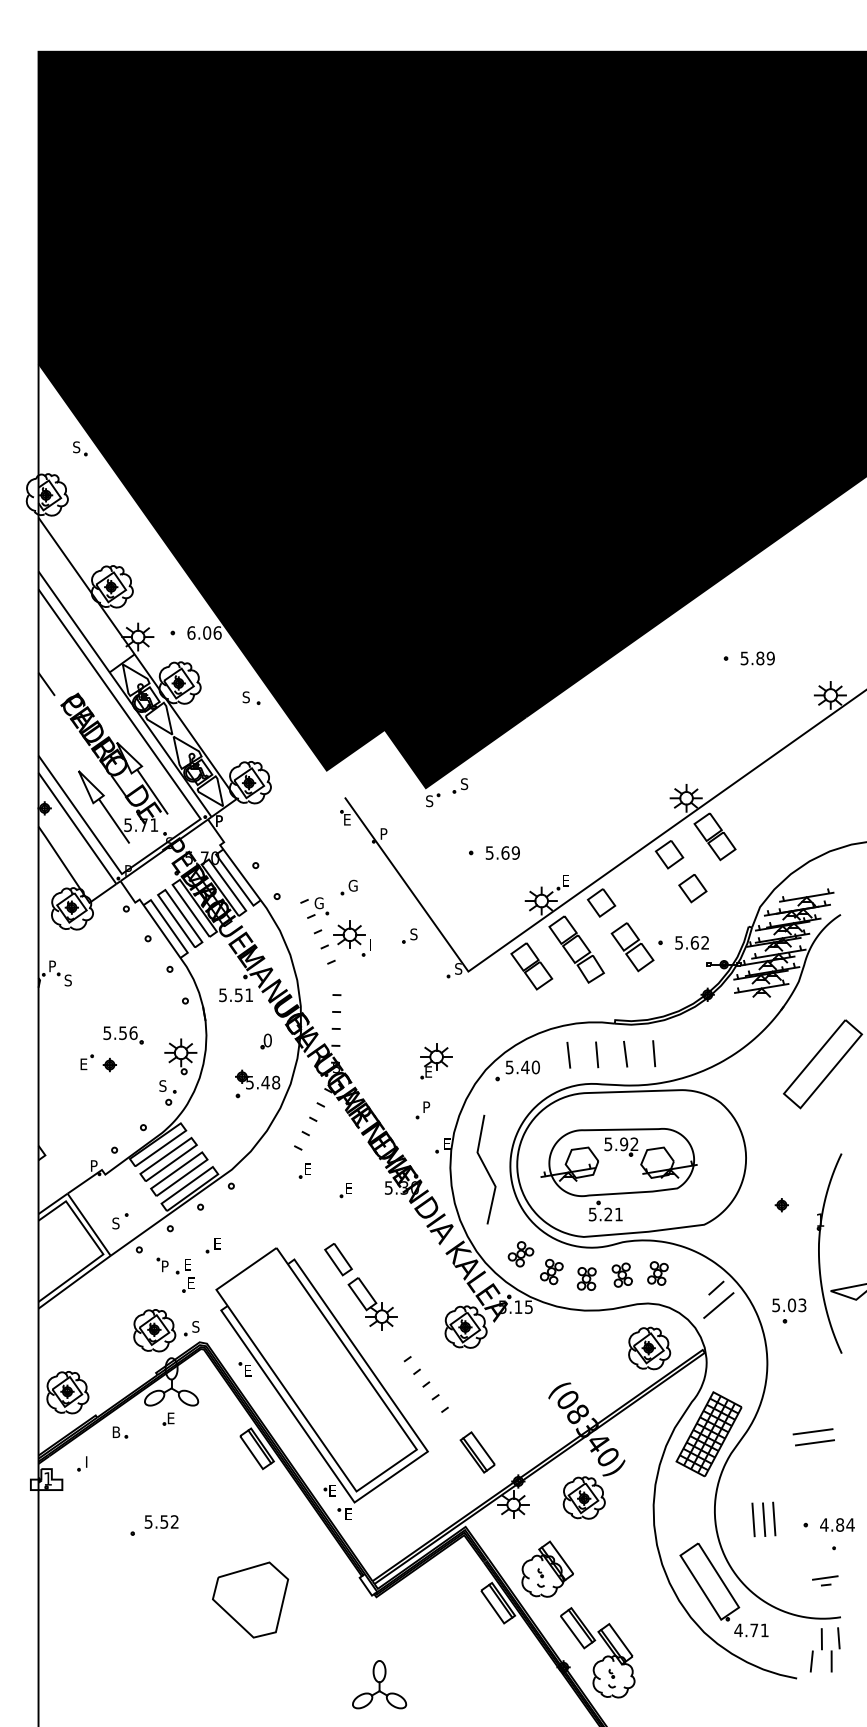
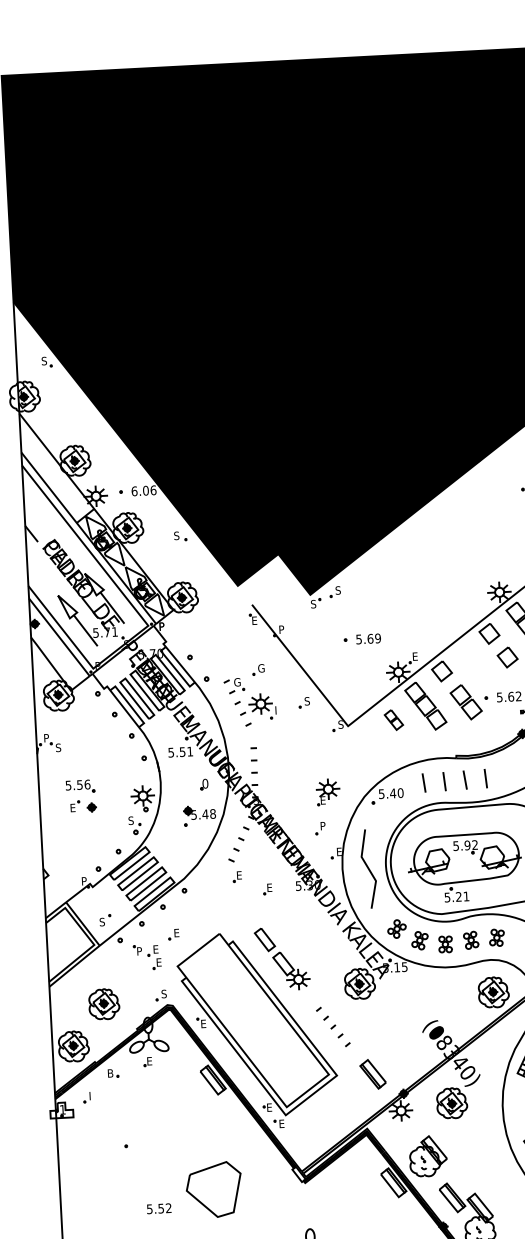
part: (531, 966) -> (393, 720), size x0.6
part: (123, 1035) -> (80, 786), moved
part: (154, 1330) -> (104, 1004), moved
text: (161, 1521) -> (159, 1208), moved

